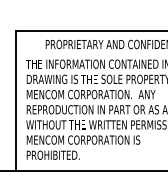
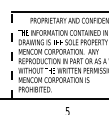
line: (16, 100) -> (12, 55), solid -> dashed

